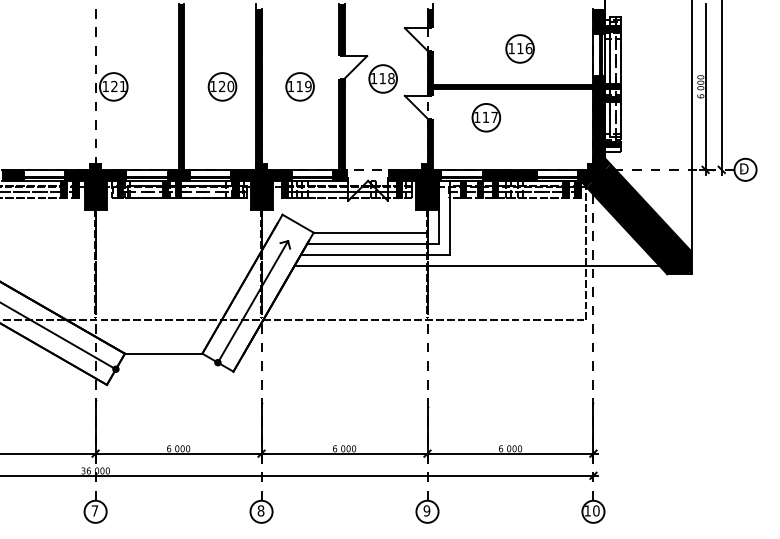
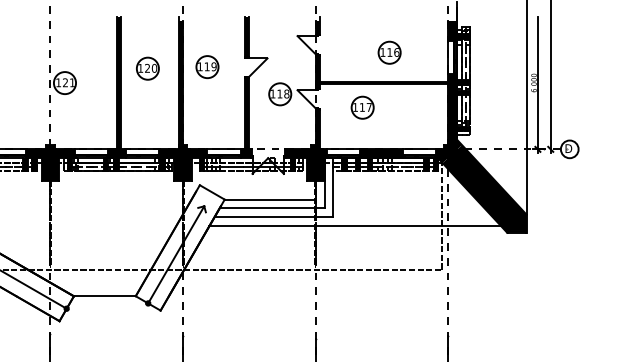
part: (382, 78) -> (279, 93), moved
part: (222, 86) -> (147, 68), moved
part: (299, 86) -> (206, 66), moved

